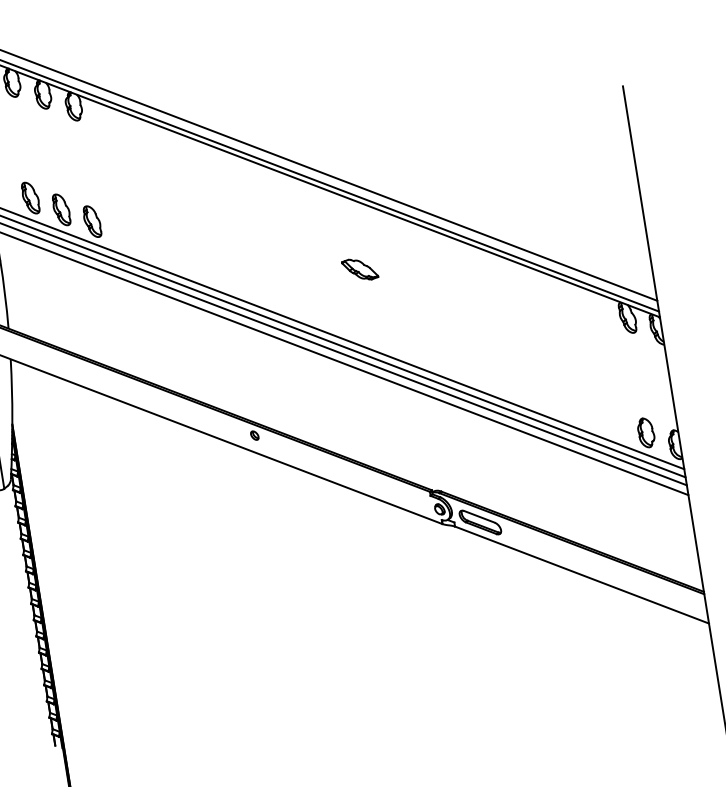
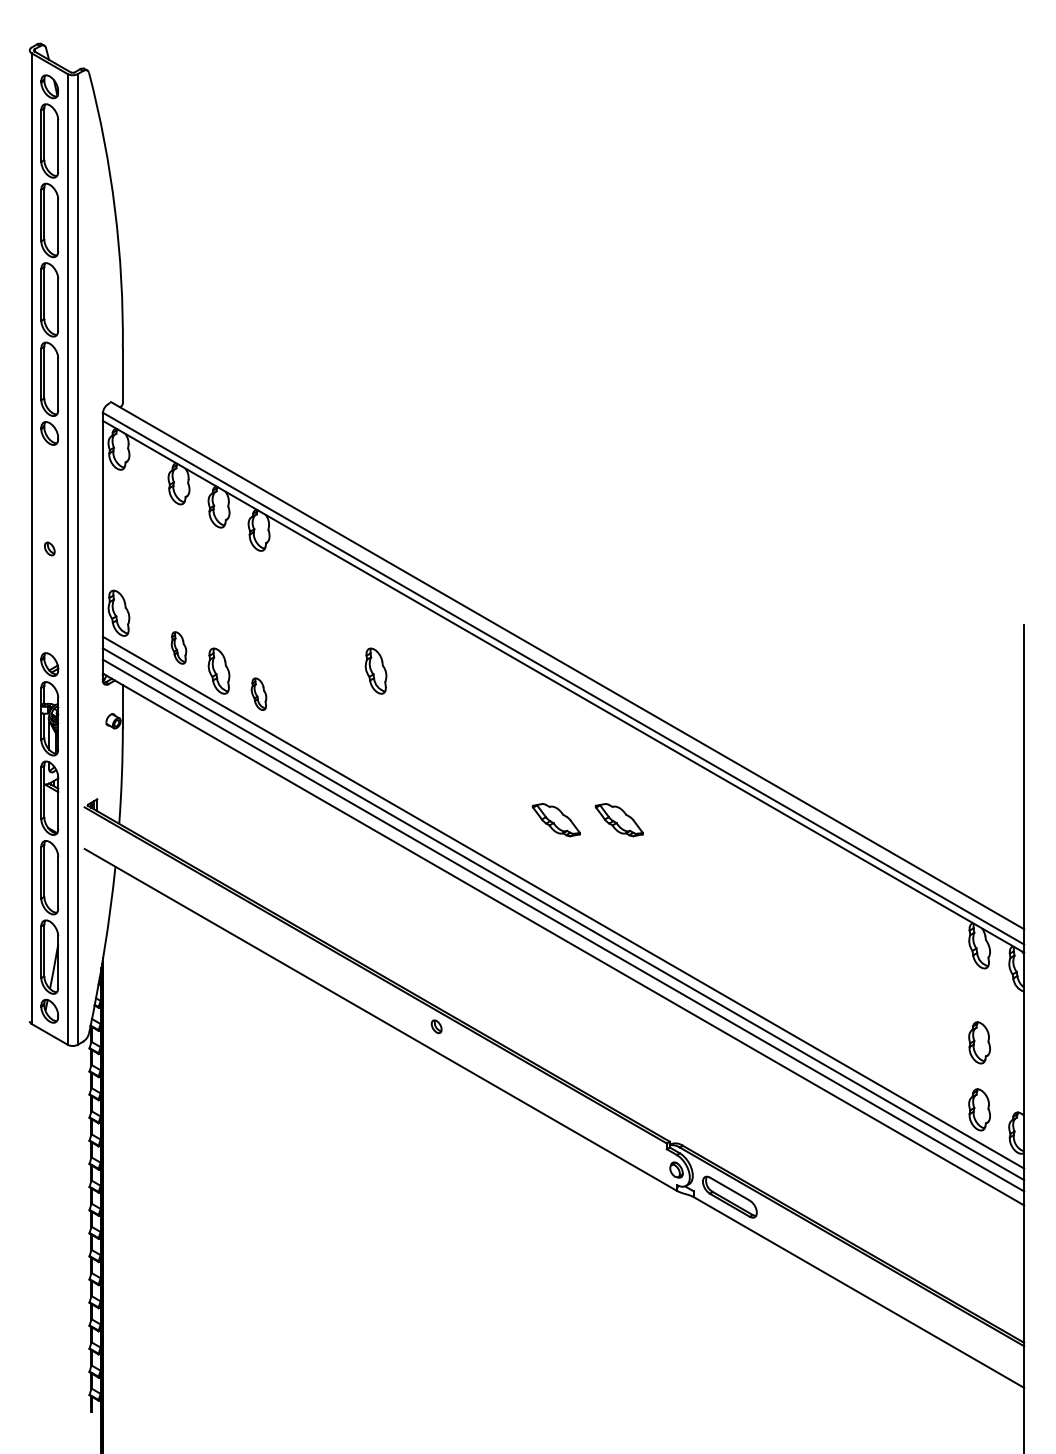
part: (171, 191) -> (375, 670), added
part: (30, 197) -> (178, 647), size x0.7
part: (91, 221) -> (258, 693), size x0.7
part: (315, 277) -> (555, 820), added
part: (638, 385) -> (979, 1042), added

